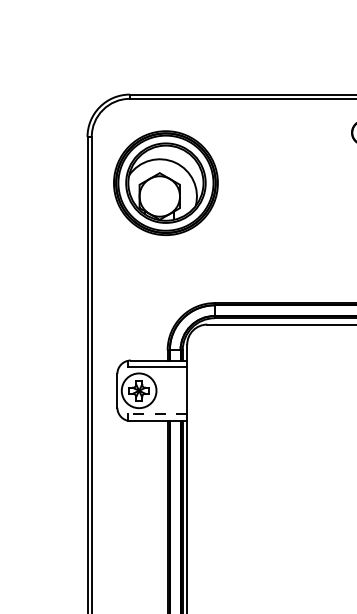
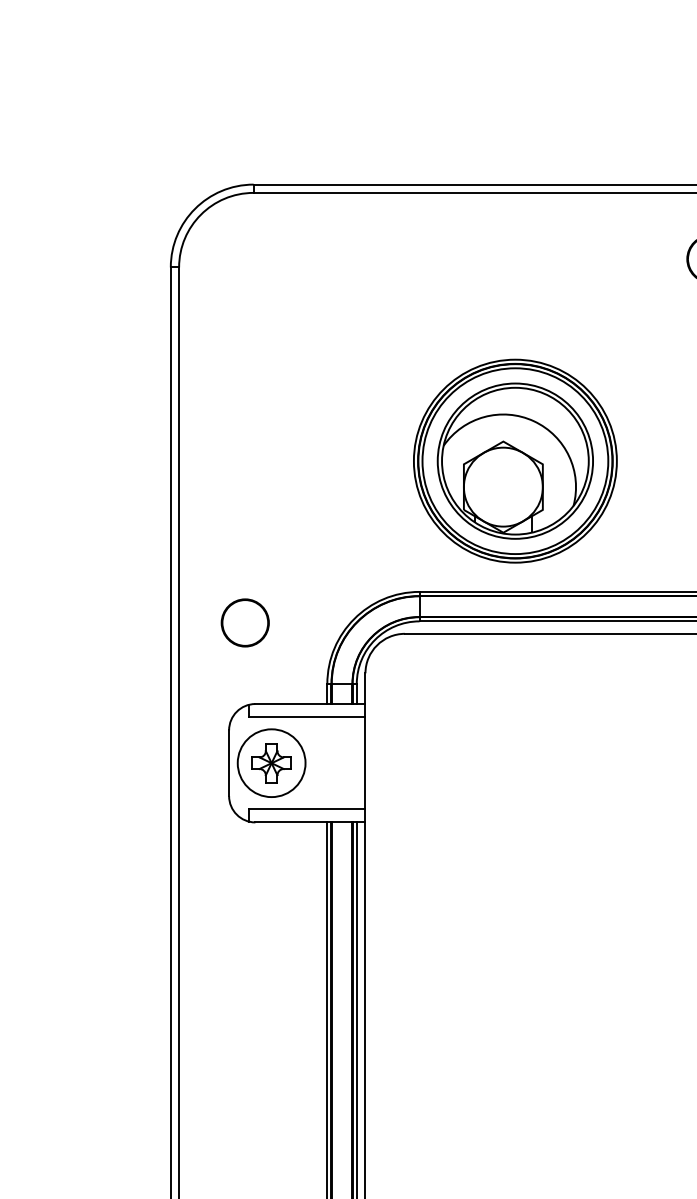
part: (165, 182) -> (514, 459), moved
circle: (125, 318) -> (244, 621), added
line: (157, 414) -> (307, 809), dashed -> solid

